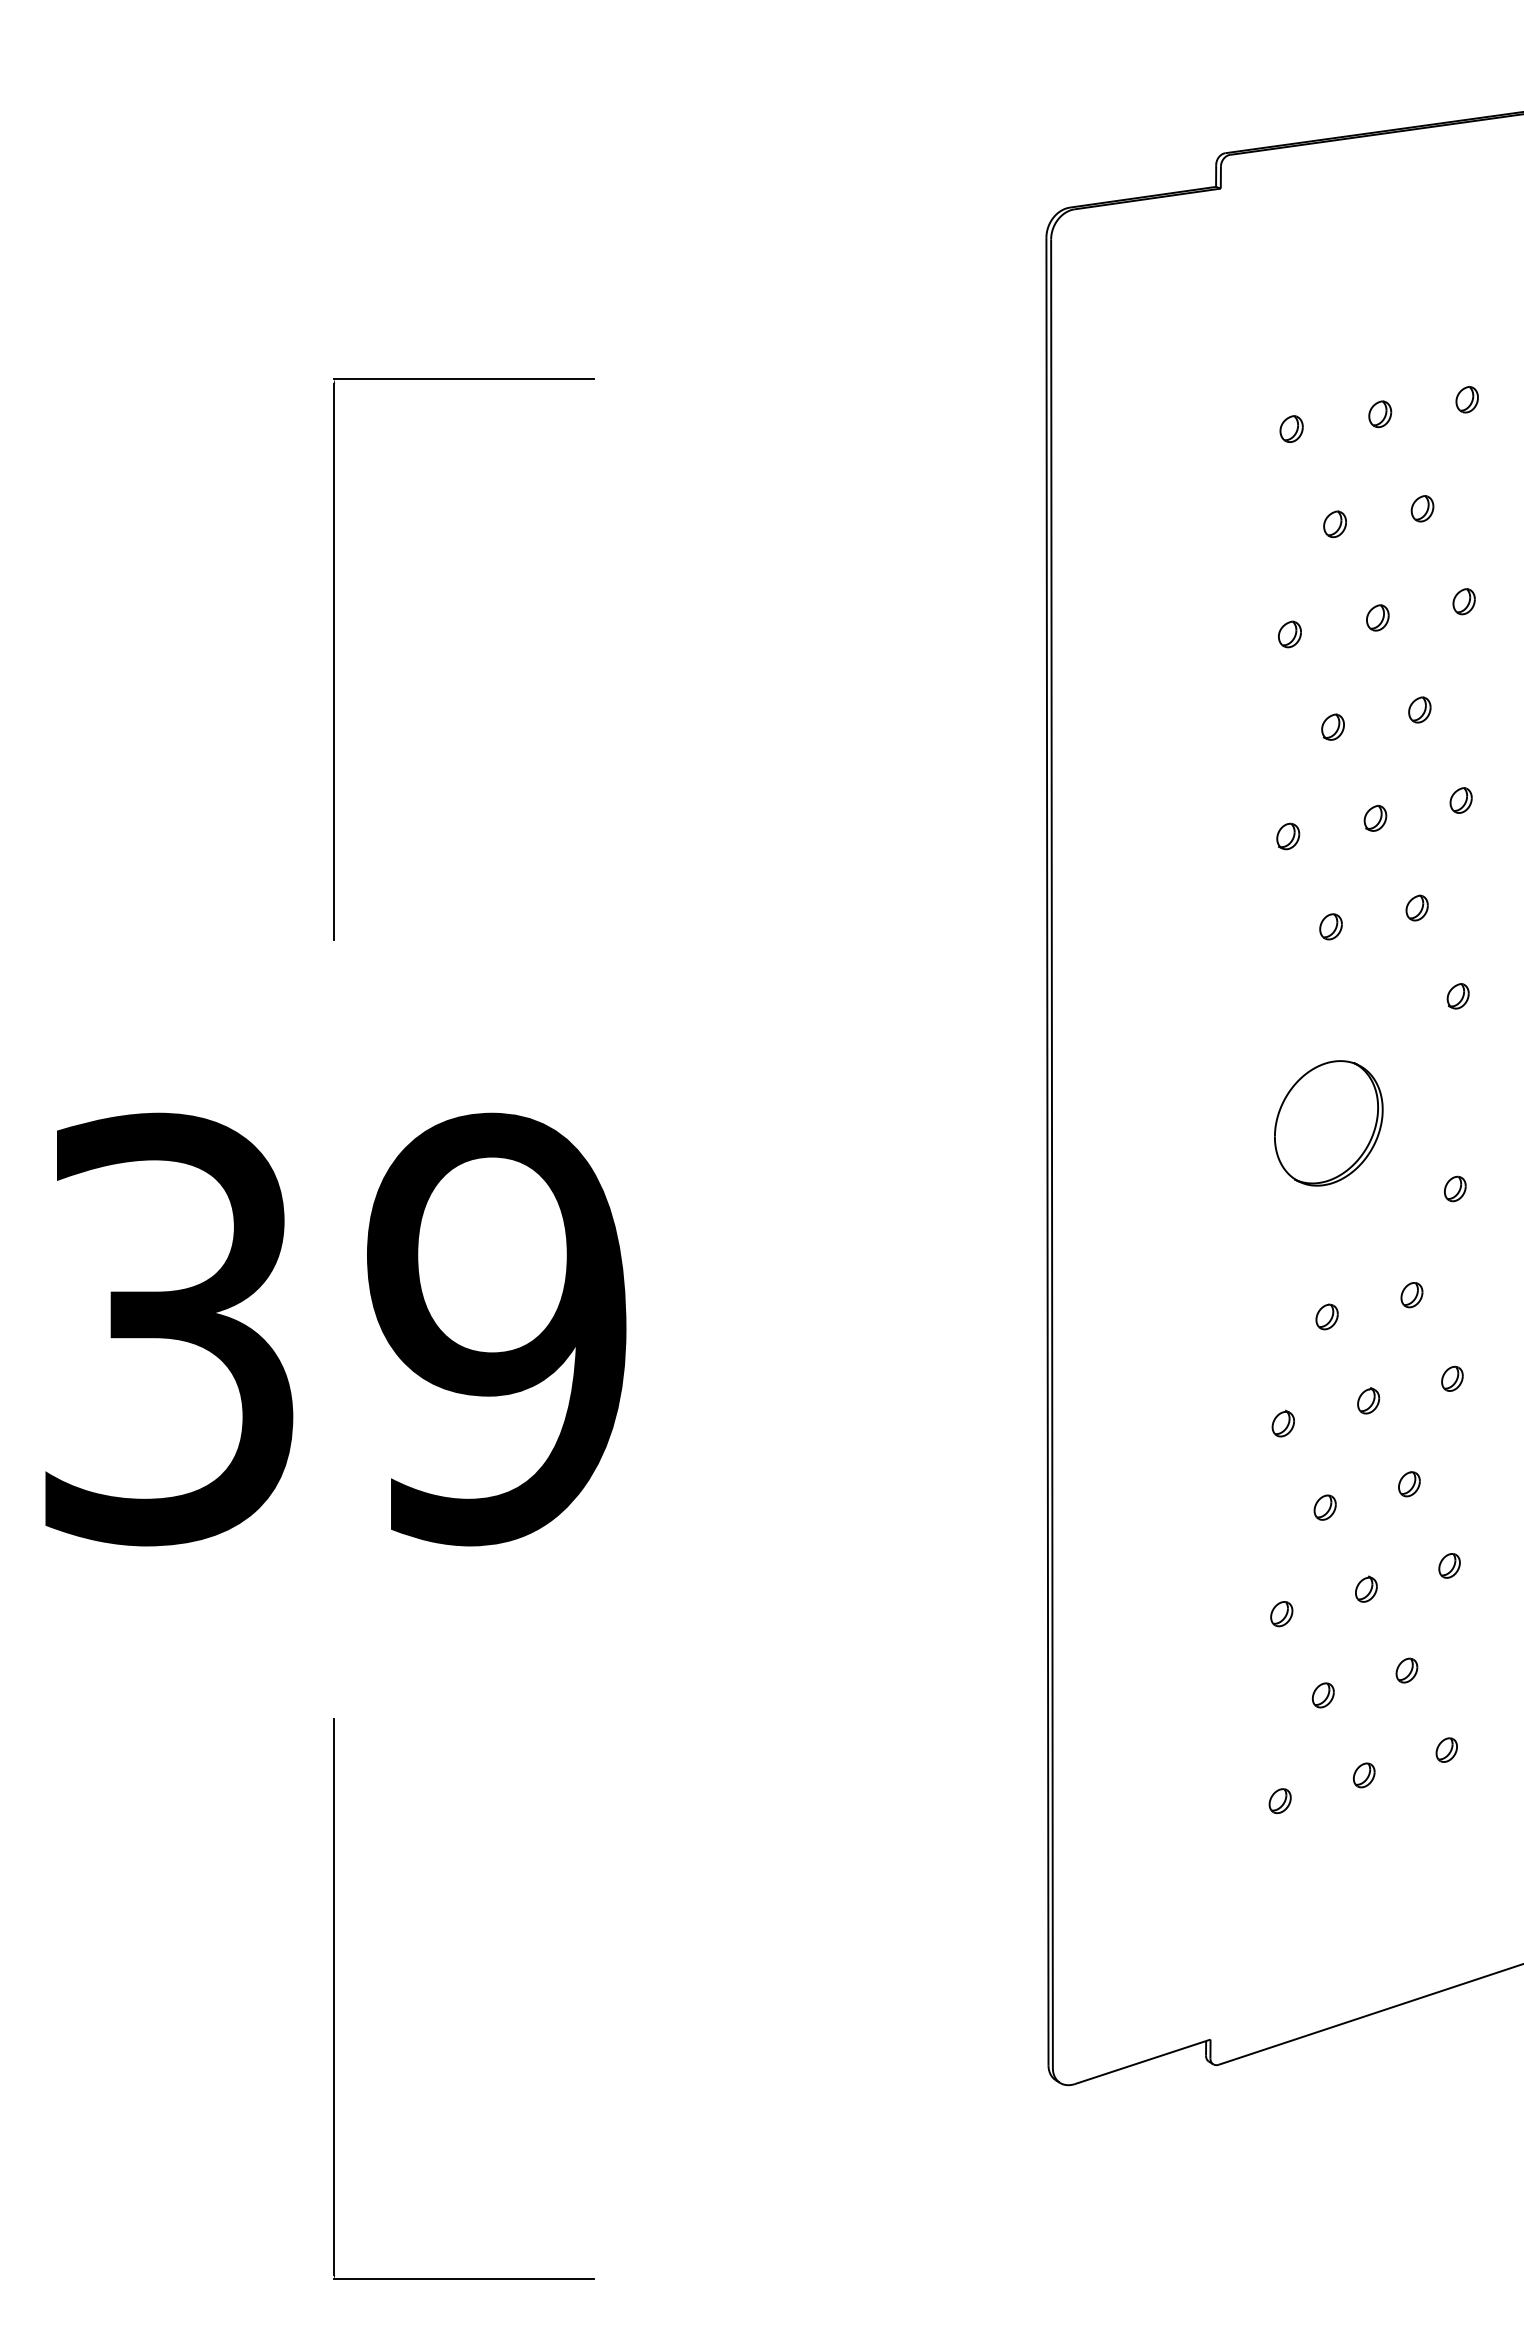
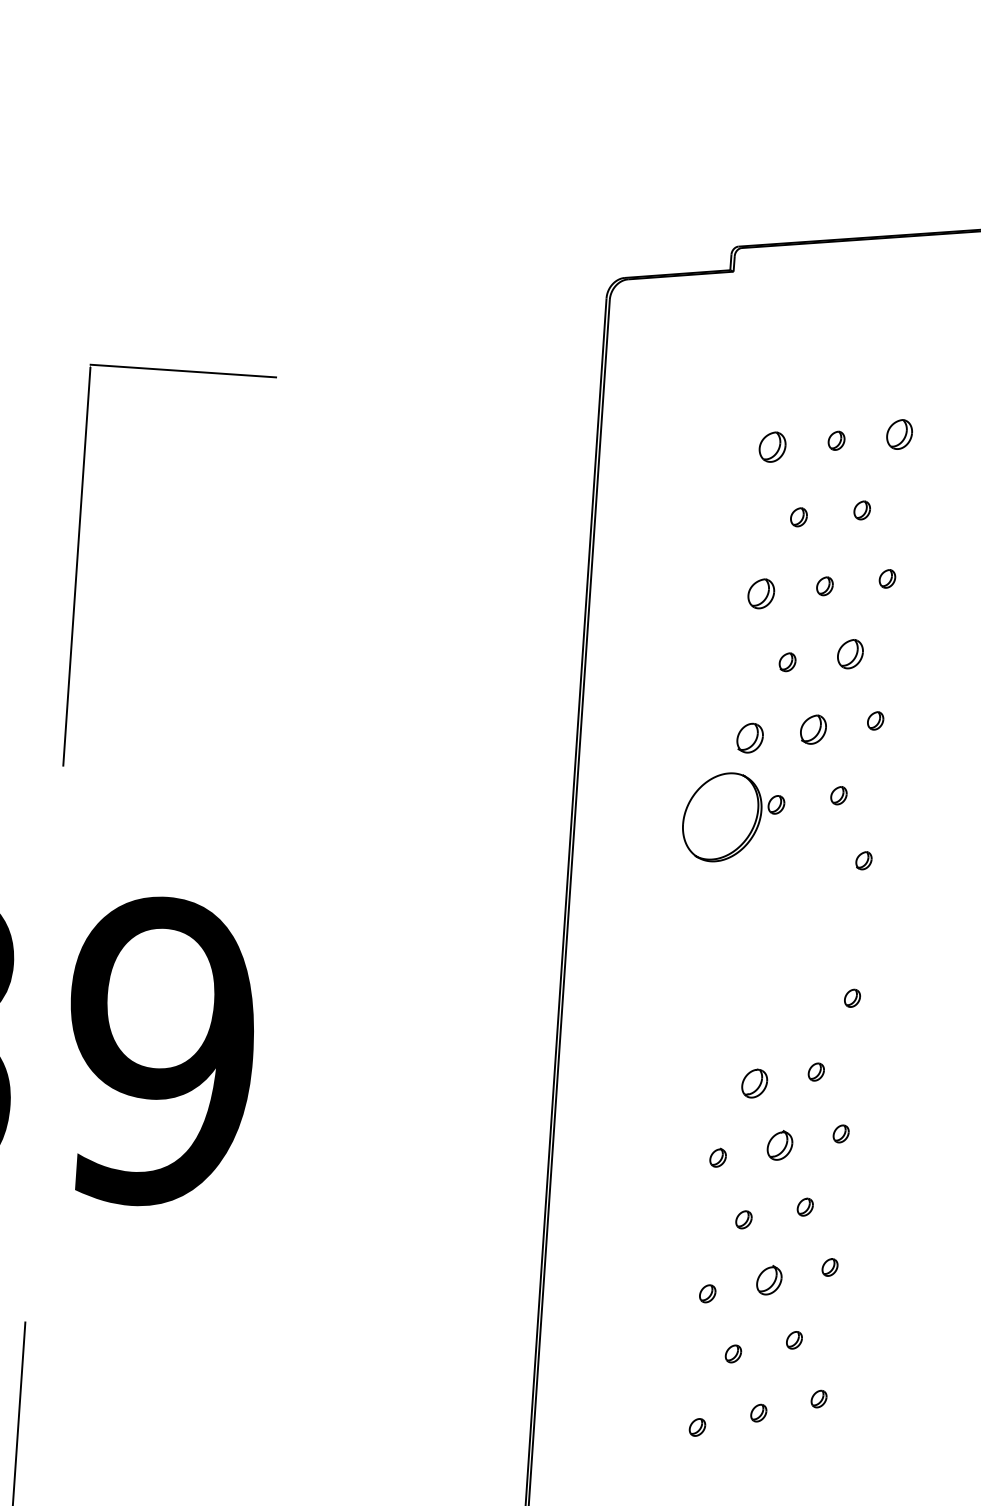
part: (1466, 399) -> (898, 434), size x1.6
part: (1291, 428) -> (772, 446), size x1.6
part: (1289, 634) -> (760, 593), size x1.6
part: (1419, 709) -> (850, 653), size x1.6
part: (1375, 817) -> (813, 728), size x1.6
part: (1288, 836) -> (750, 738), size x1.6
part: (1328, 1123) -> (722, 817), moved
part: (1326, 1316) -> (754, 1083), size x1.6
part: (1368, 1400) -> (780, 1145), size x1.6
part: (1366, 1588) -> (769, 1279), size x1.6

